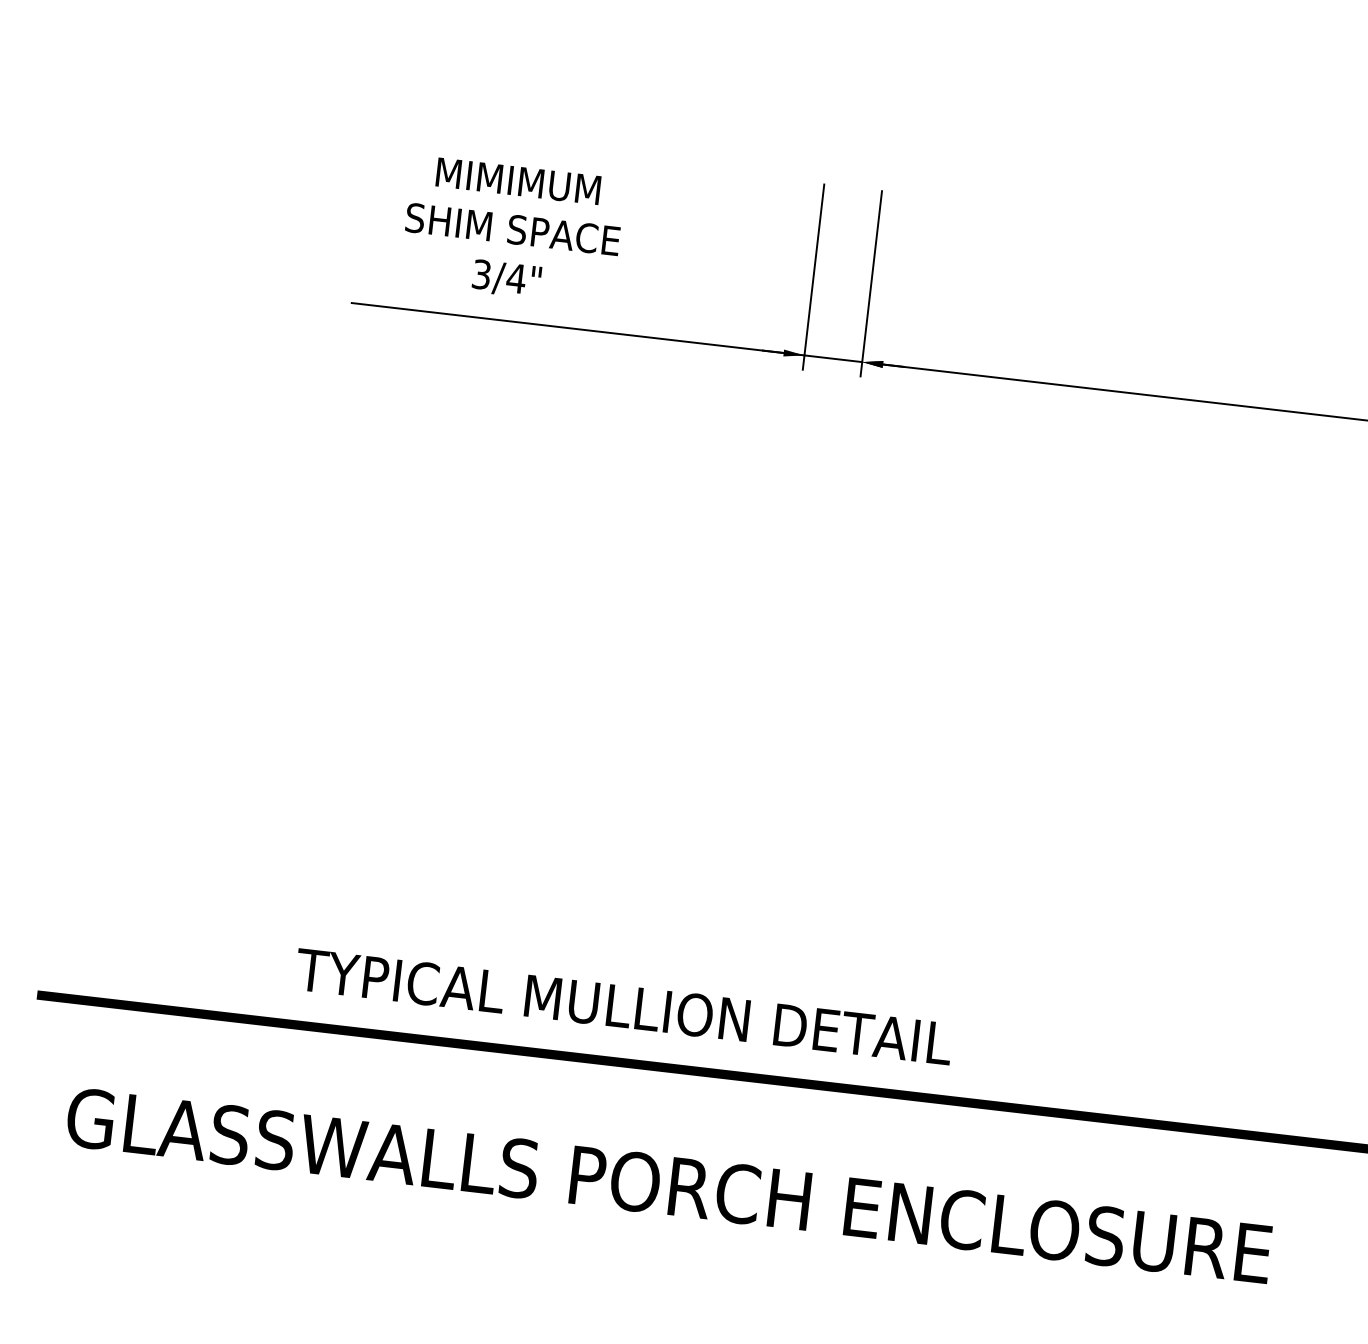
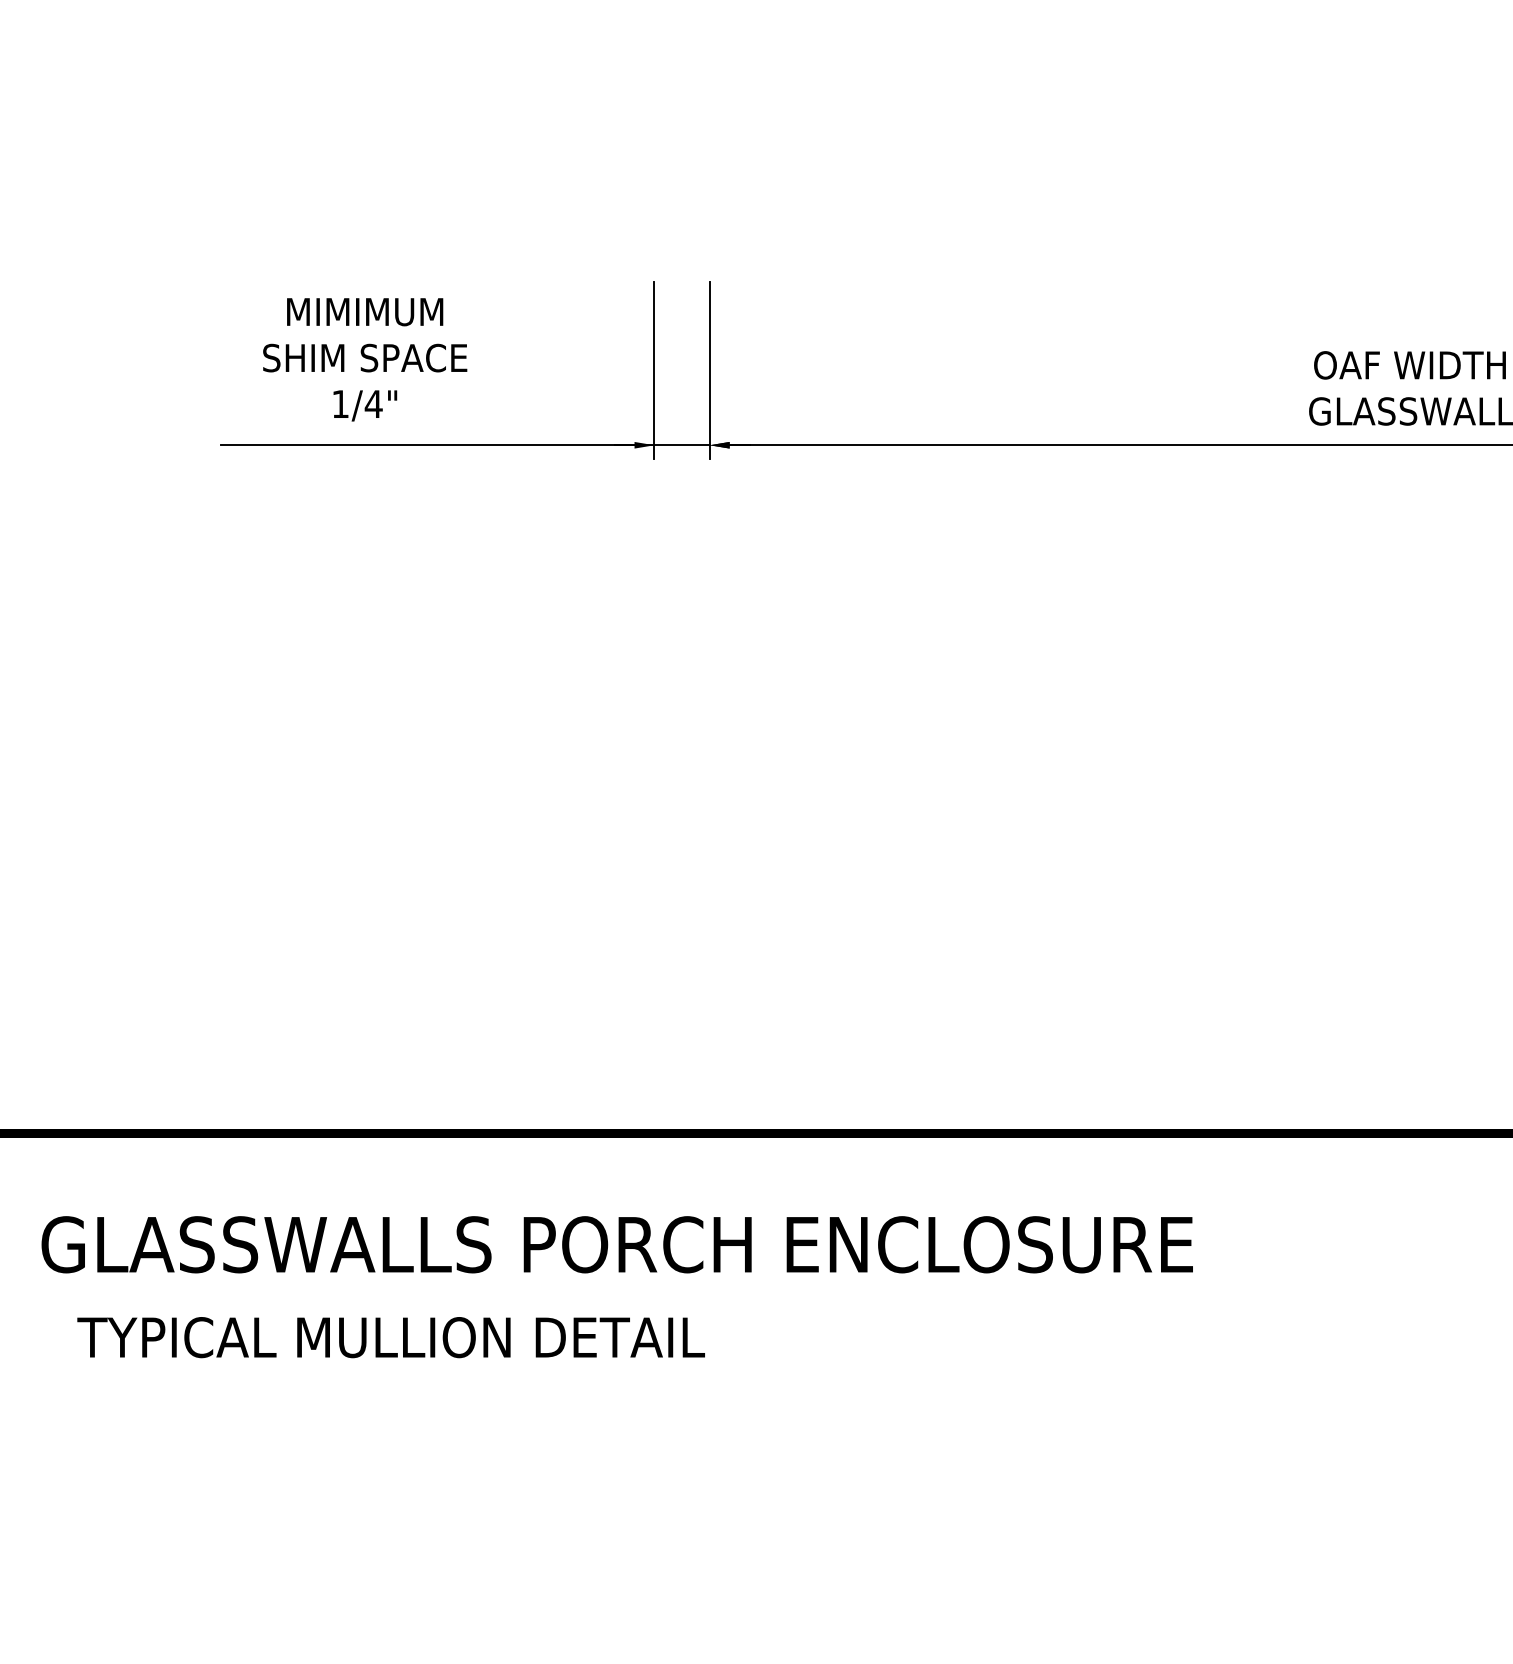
text: (481, 274) -> (340, 404), 3/4" -> 1/4"
text: (623, 1006) -> (390, 1337), moved

